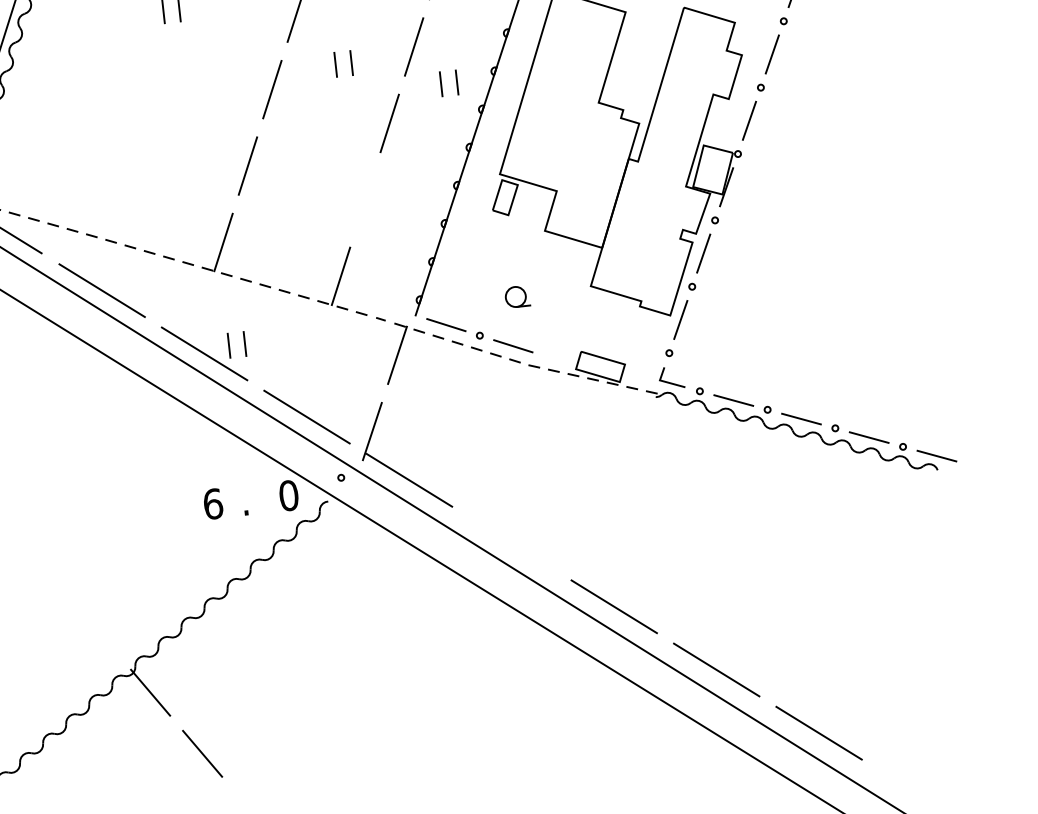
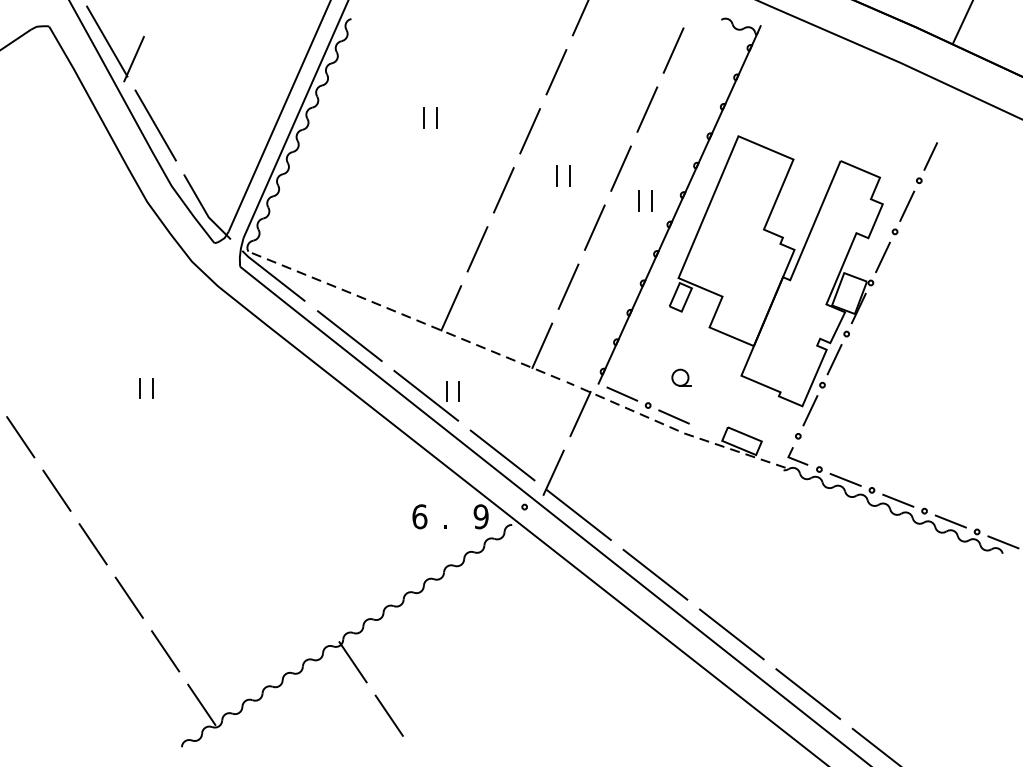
line: (365, 199) -> (568, 286), added
text: (287, 495) -> (480, 516), 0 -> 9
line: (511, 543) -> (655, 574), added

